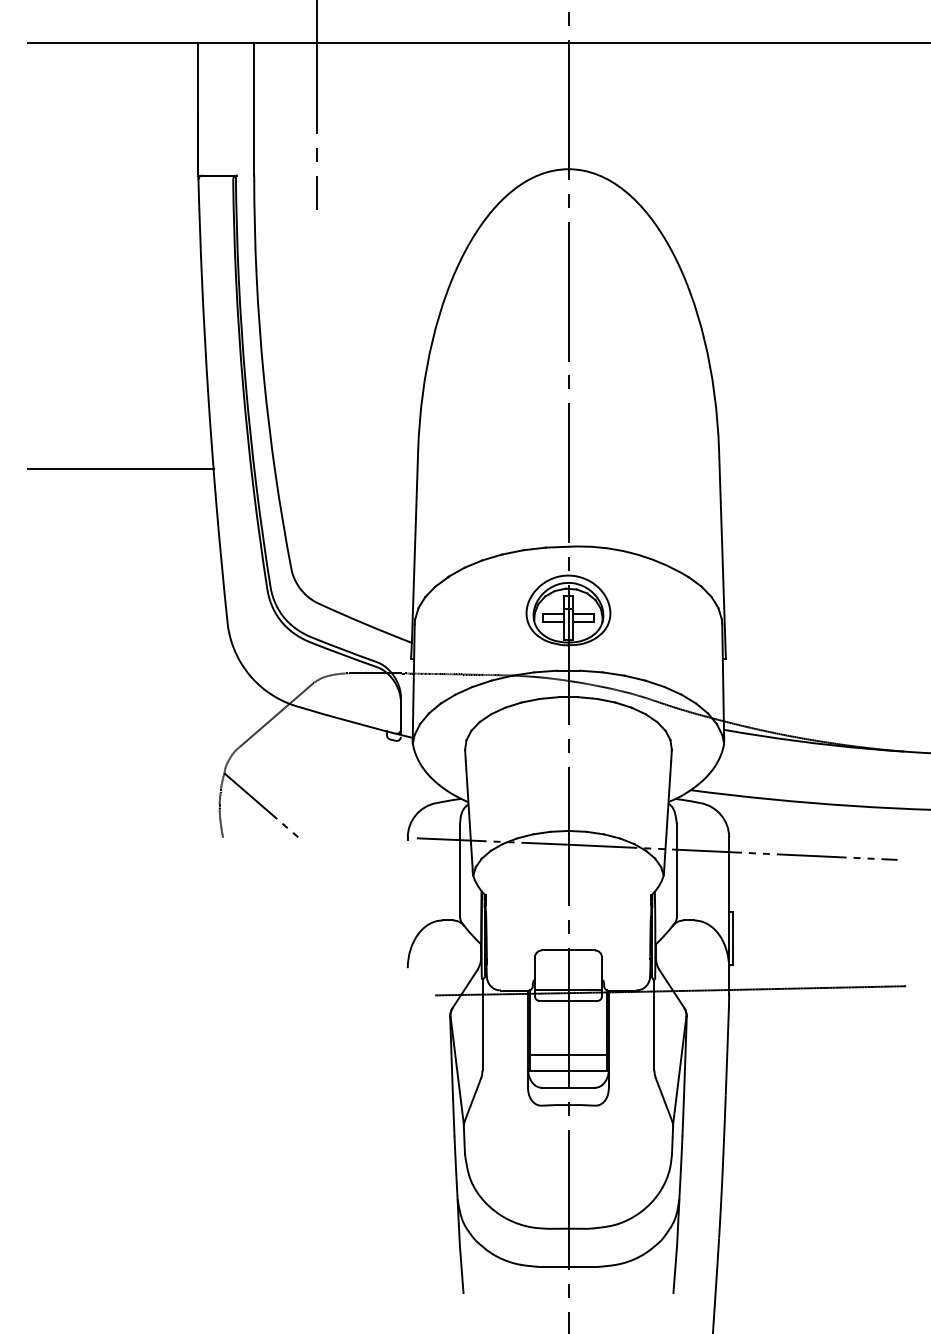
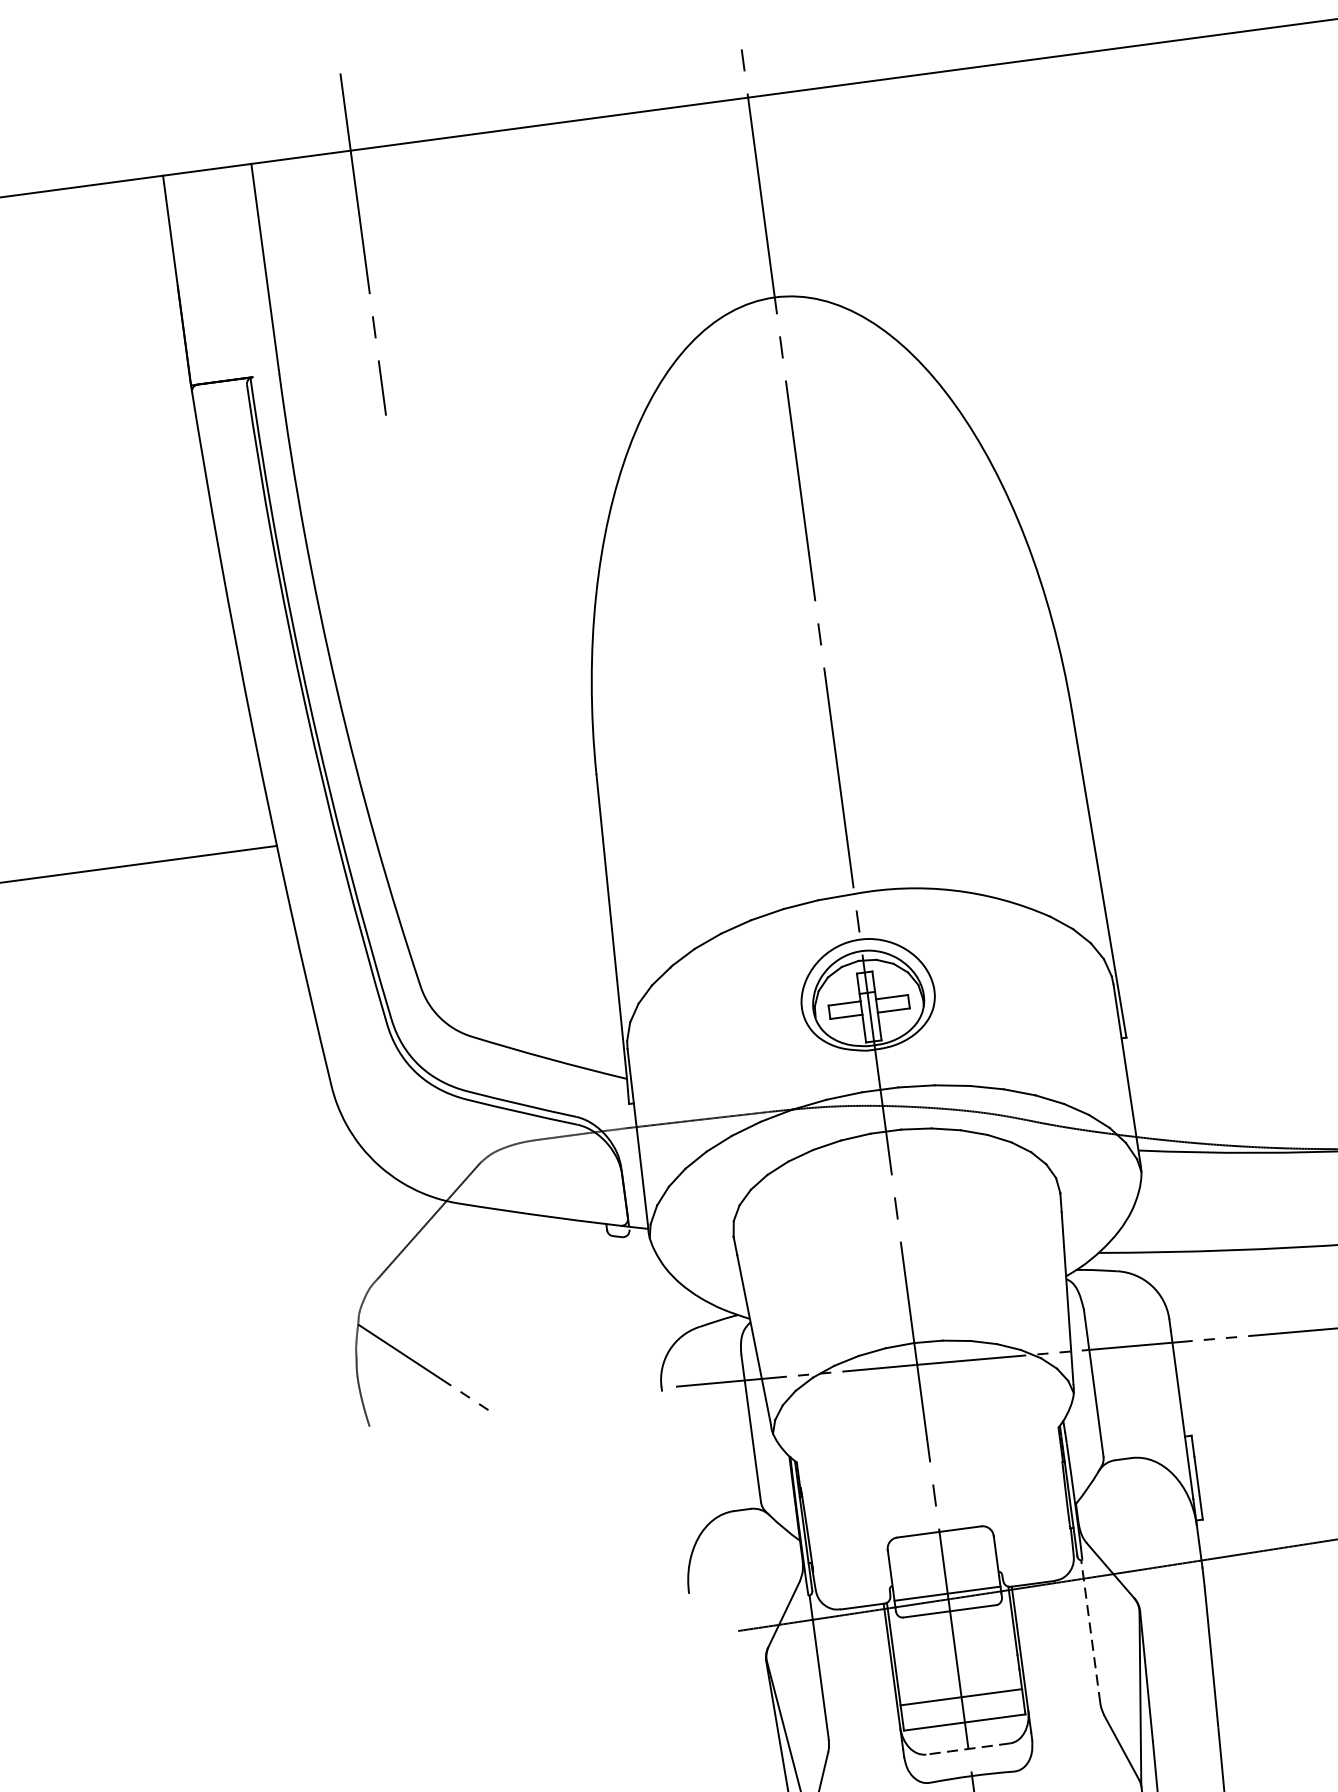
line: (654, 1024) -> (1090, 1630), solid -> dashed
line: (568, 1087) -> (968, 1748), solid -> dashed

